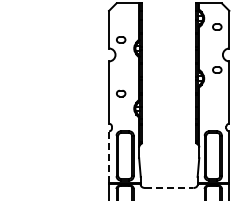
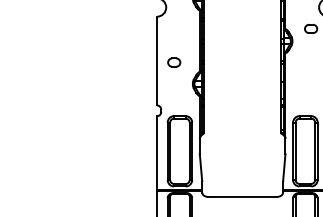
line: (109, 157) -> (157, 153), dashed -> solid
line: (169, 187) -> (243, 196), dashed -> solid

